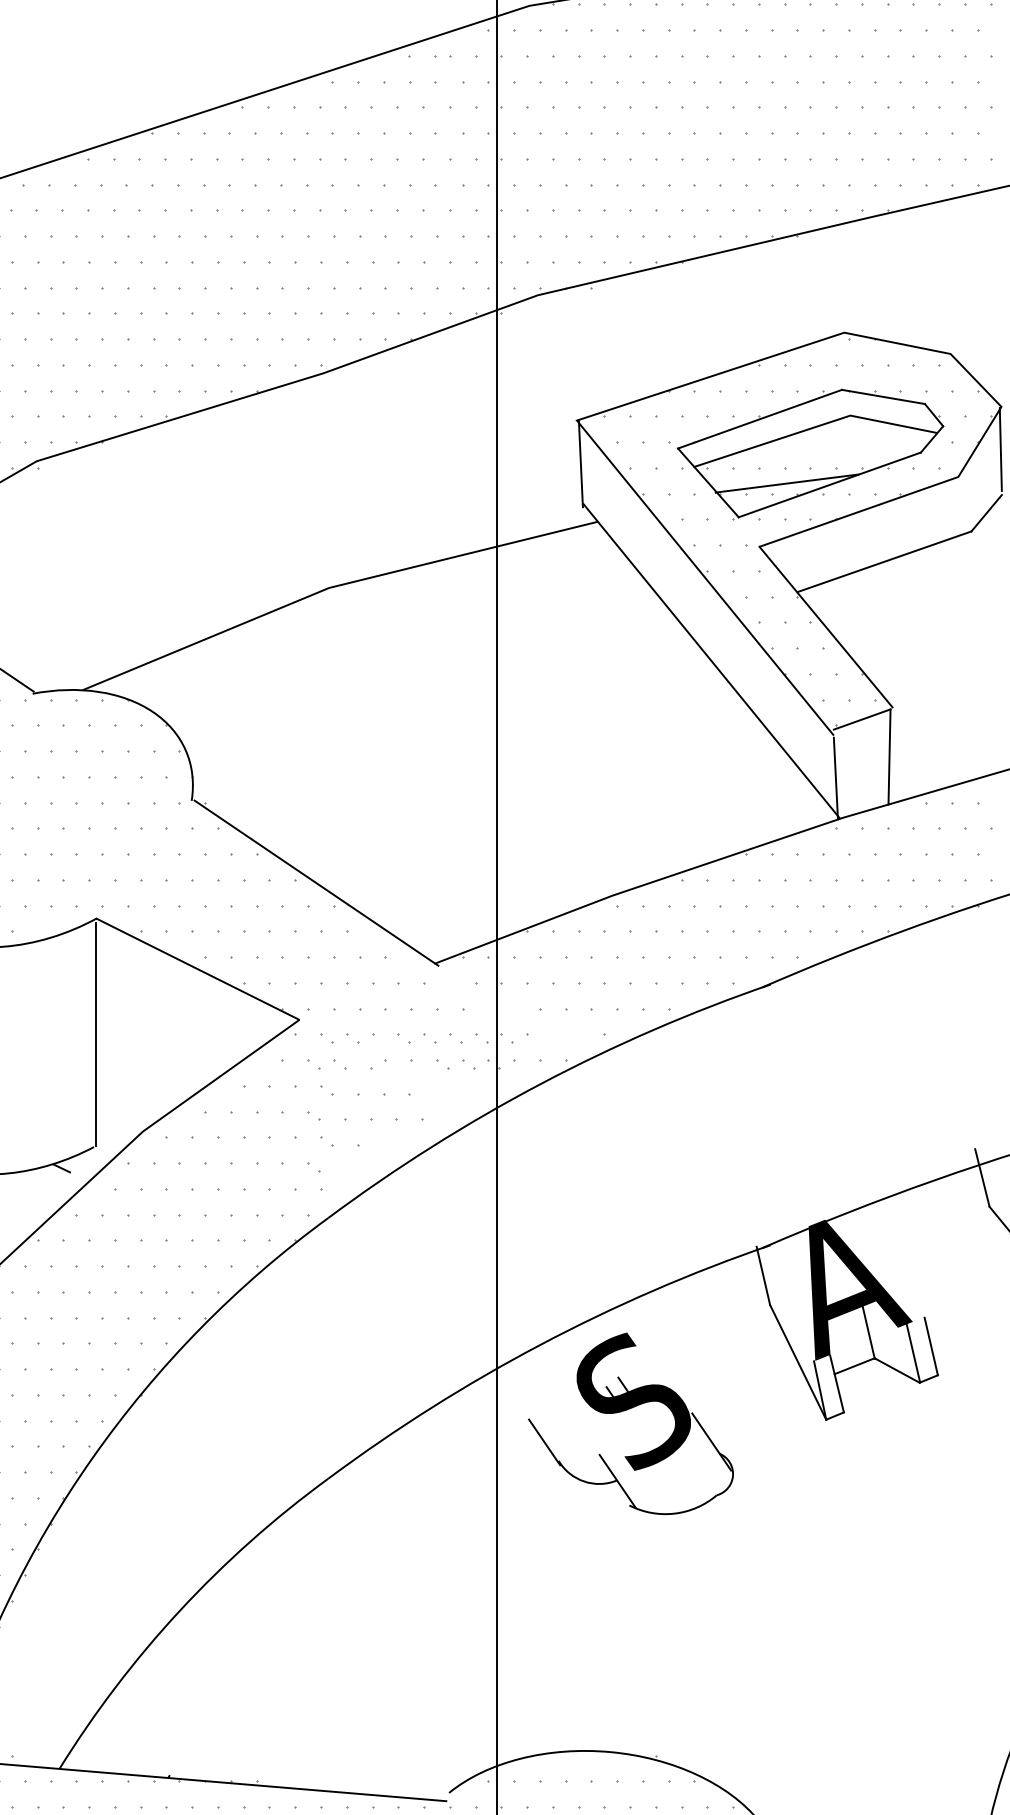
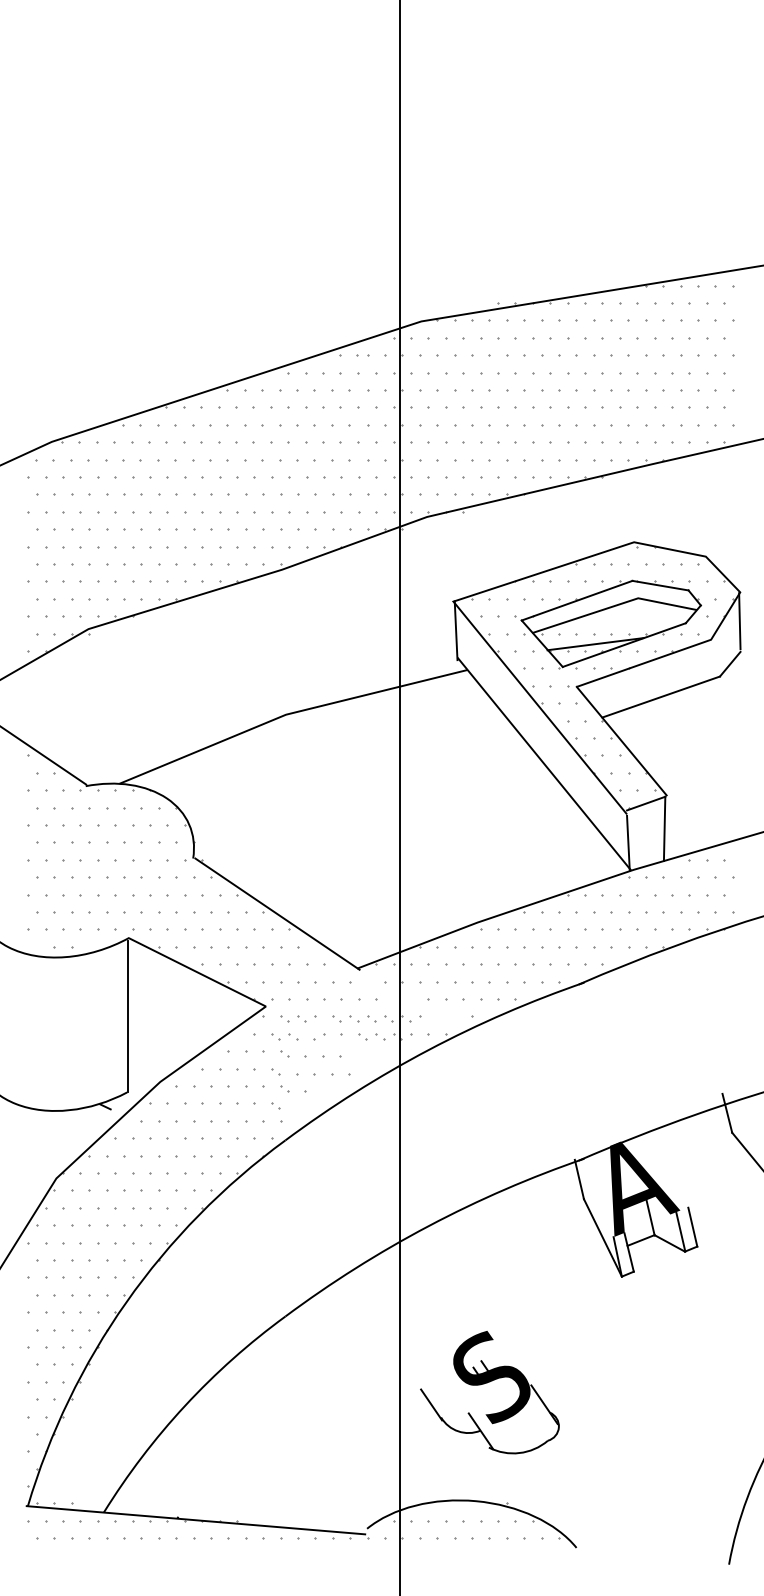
part: (627, 1410) -> (487, 1383), moved

